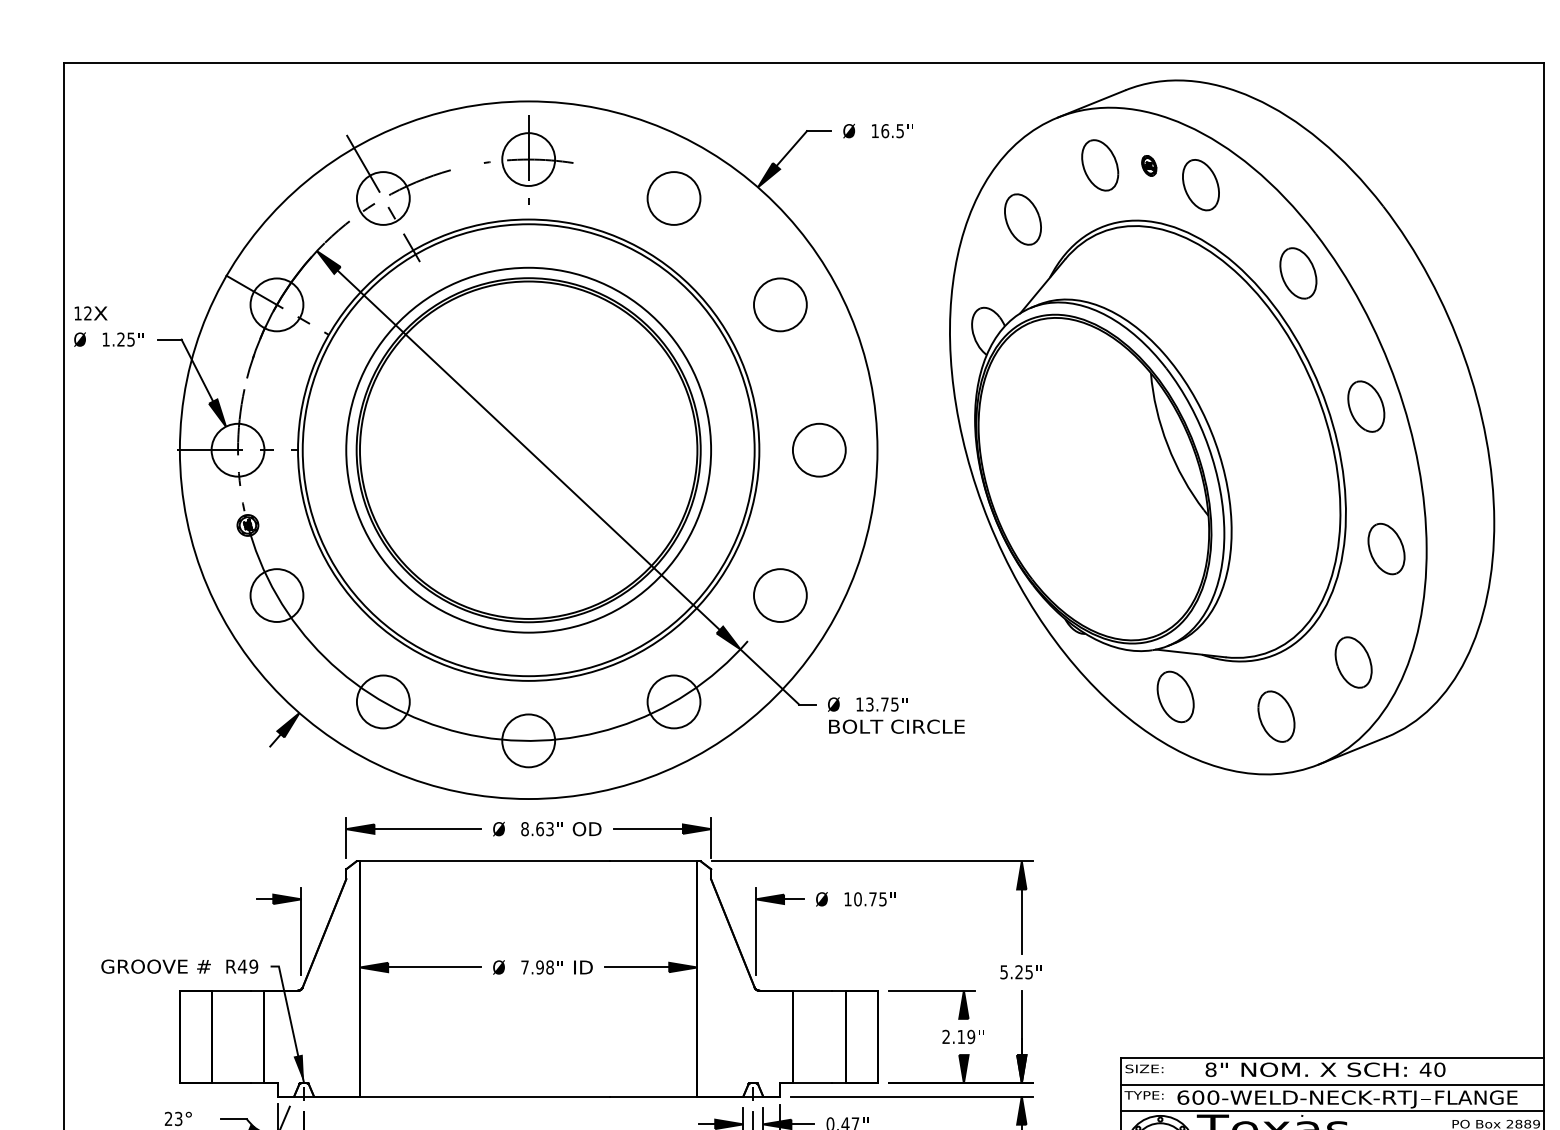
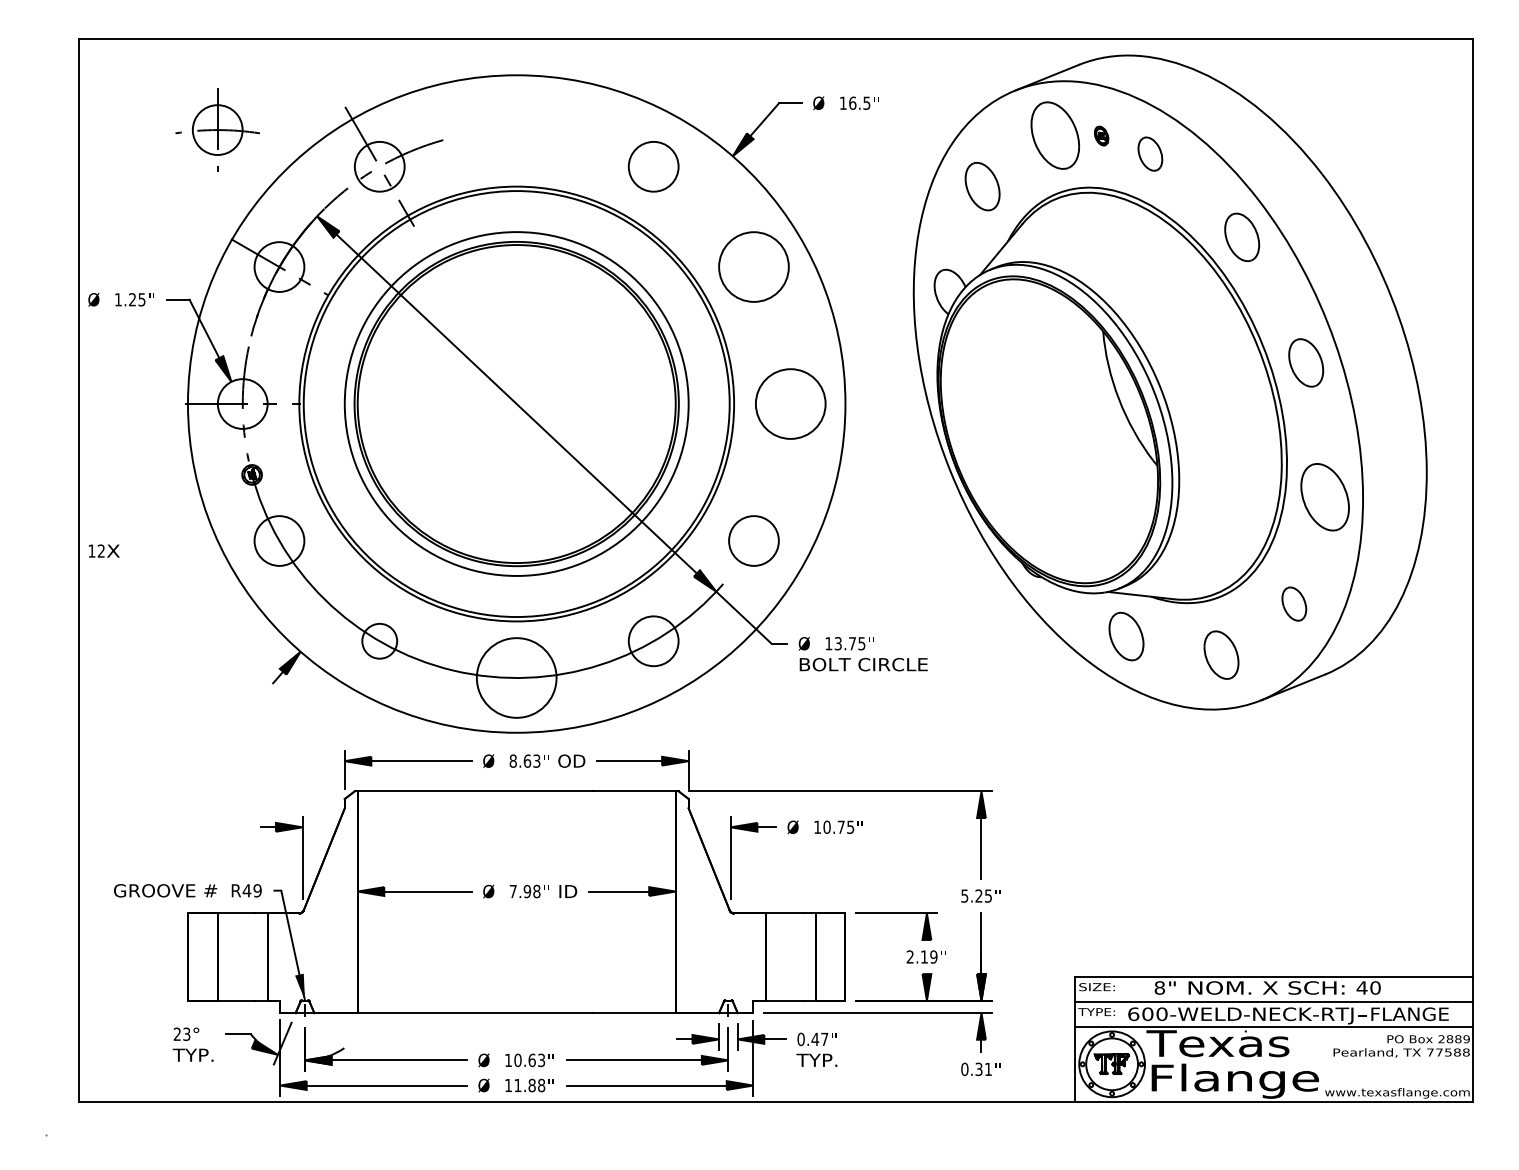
part: (528, 158) -> (217, 129), moved
part: (1100, 165) -> (1055, 135), size x1.4
part: (1201, 184) -> (1150, 153), size x0.7
circle: (779, 304) -> (753, 266), size x1.4
text: (91, 312) -> (104, 550), moved
circle: (819, 449) -> (790, 403), size x1.4
part: (1386, 548) -> (1325, 496), size x1.4
part: (1353, 661) -> (1294, 603), size x0.7
circle: (383, 702) -> (379, 641), size x0.7
circle: (528, 740) -> (516, 677), size x1.6

